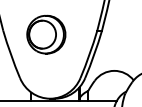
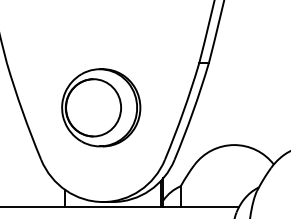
part: (46, 34) -> (101, 107), moved

